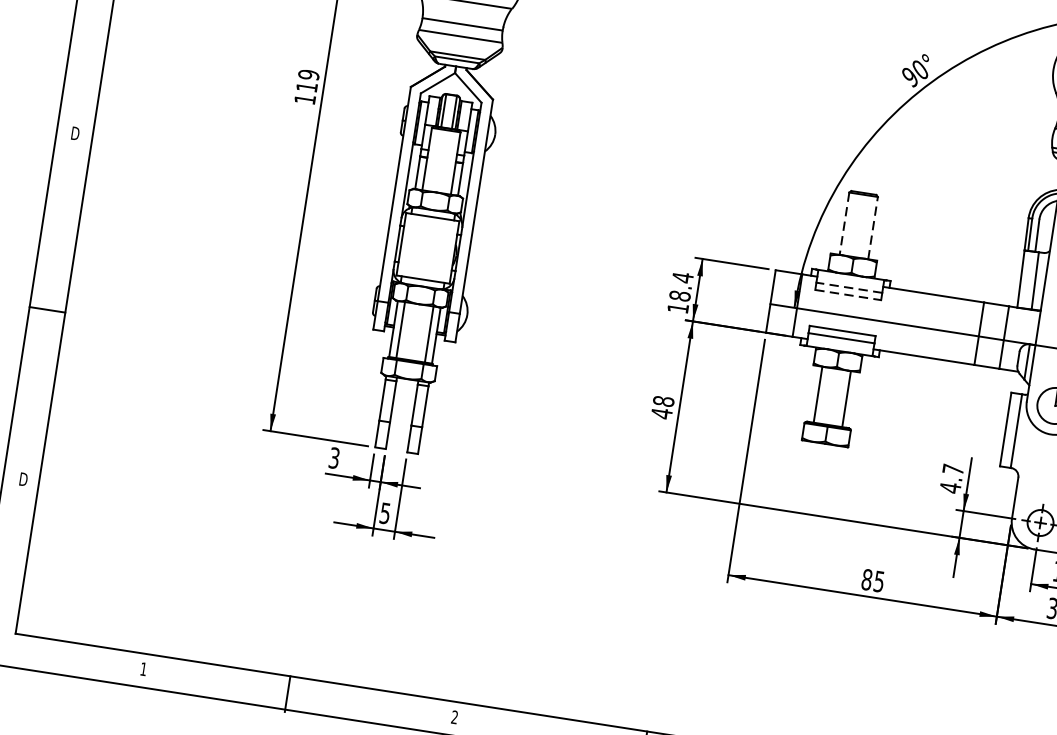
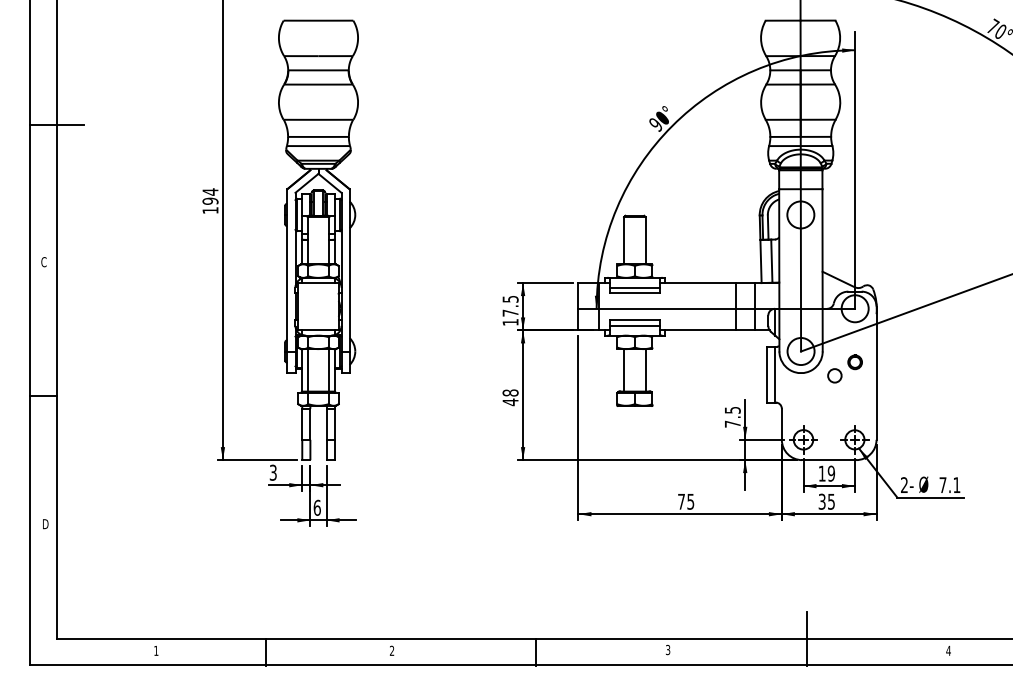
text: (307, 80) -> (210, 196), 119 -> 194
text: (75, 134) -> (44, 262), D -> C
line: (845, 223) -> (624, 240), dashed -> solid
line: (872, 227) -> (645, 240), dashed -> solid
text: (681, 285) -> (510, 305), 18.4 -> 17.5
line: (850, 287) -> (635, 287), dashed -> solid
line: (848, 295) -> (635, 293), dashed -> solid
text: (951, 479) -> (732, 417), 4.7 -> 7.5
text: (384, 512) -> (316, 507), 5 -> 6
text: (867, 579) -> (681, 501), 85 -> 75

